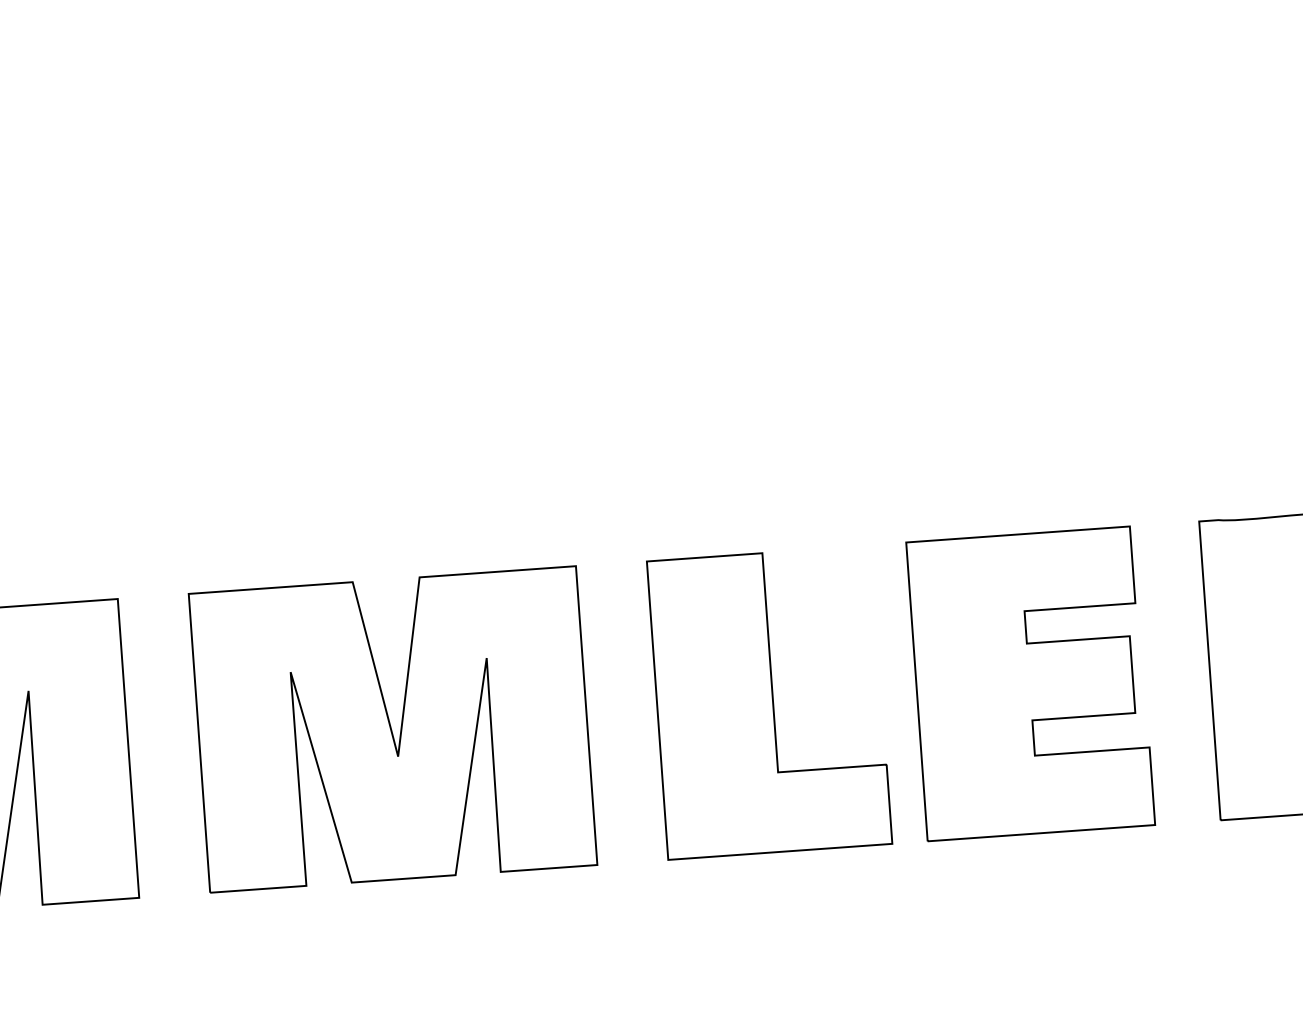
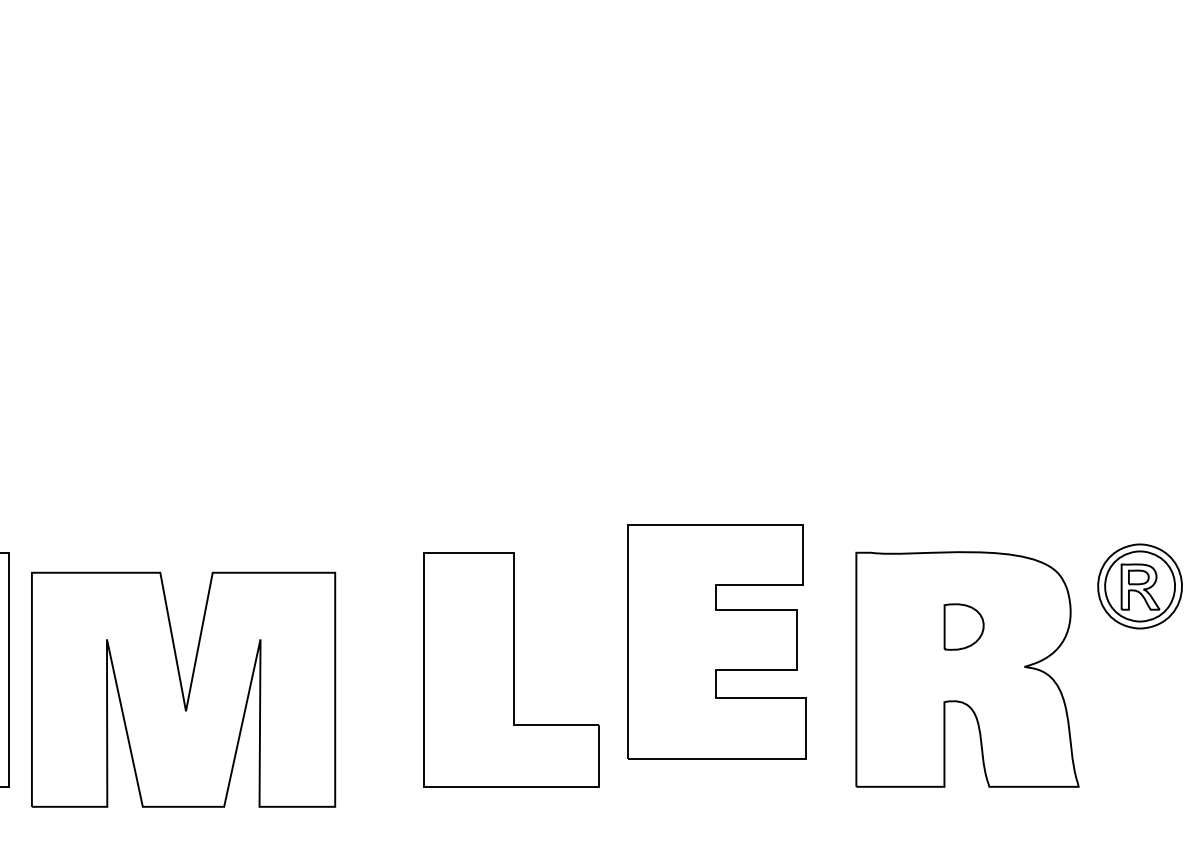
part: (1030, 683) -> (716, 641), moved
part: (392, 729) -> (183, 689), moved

